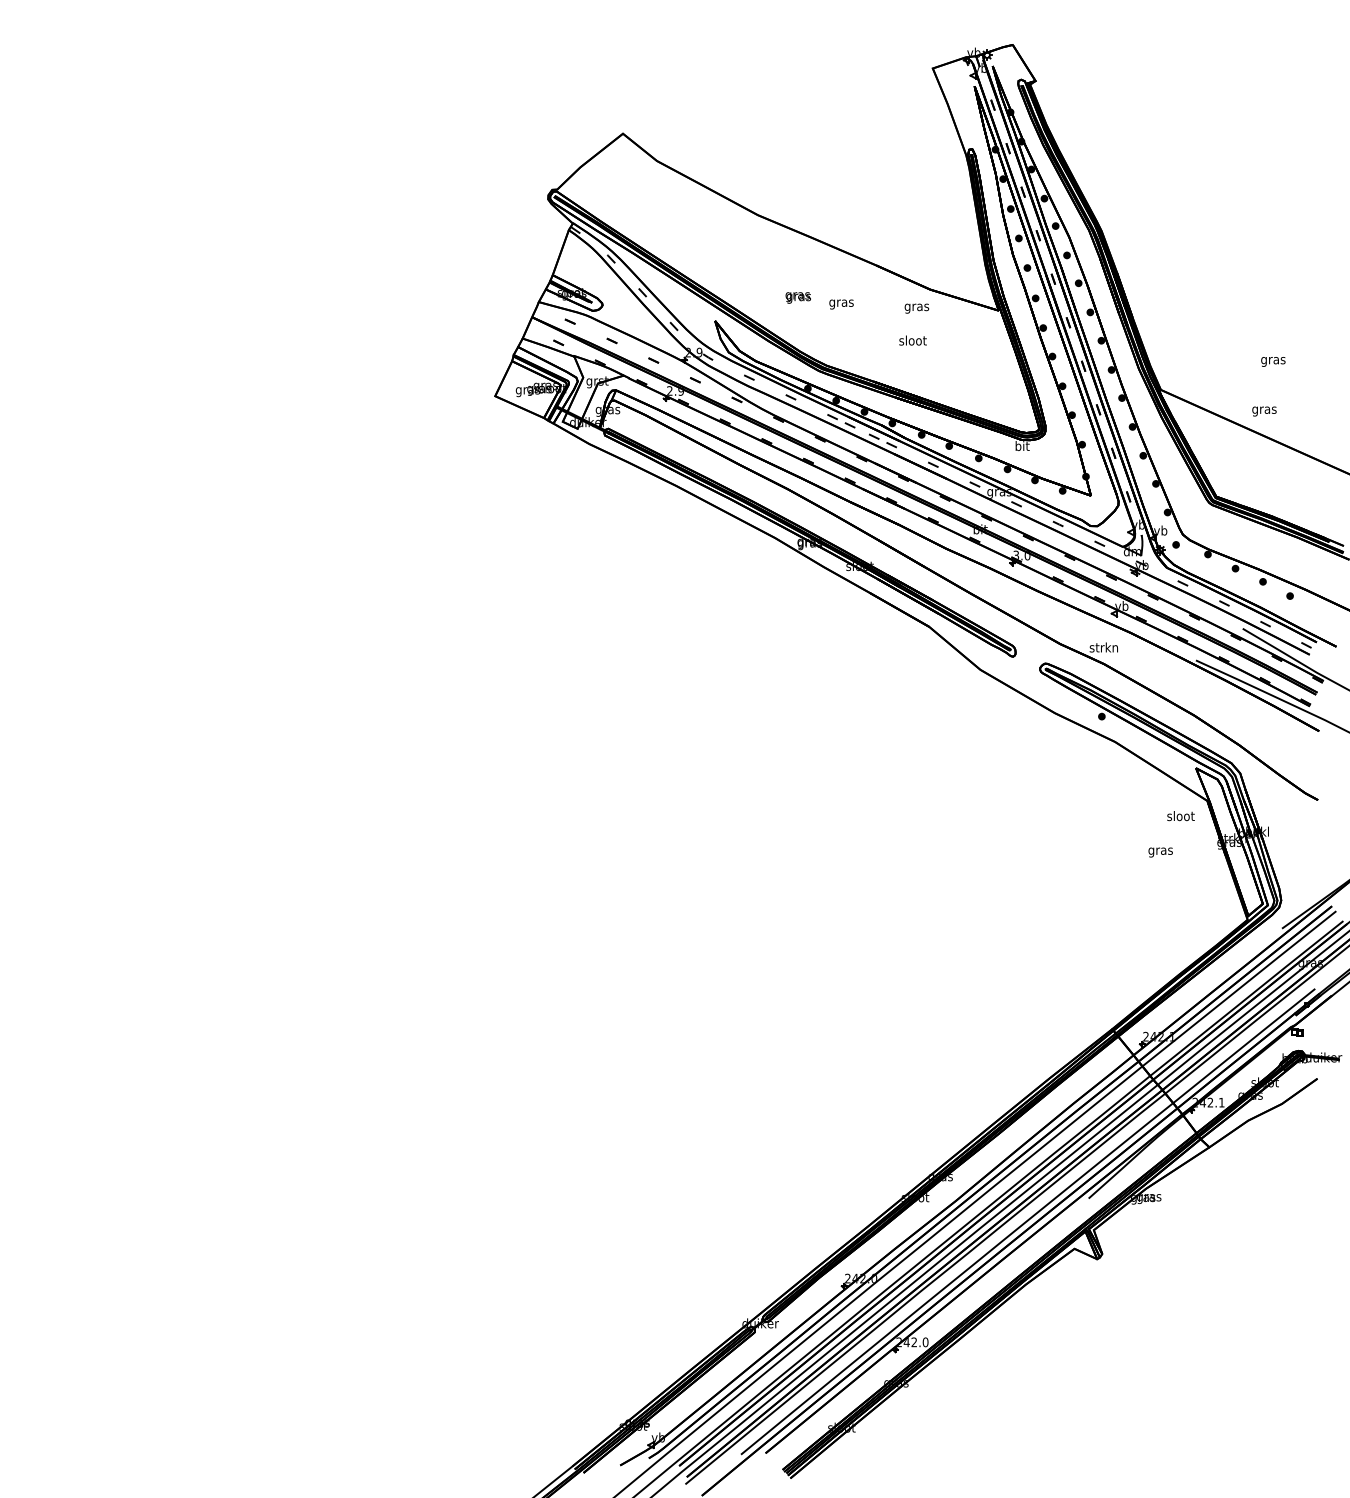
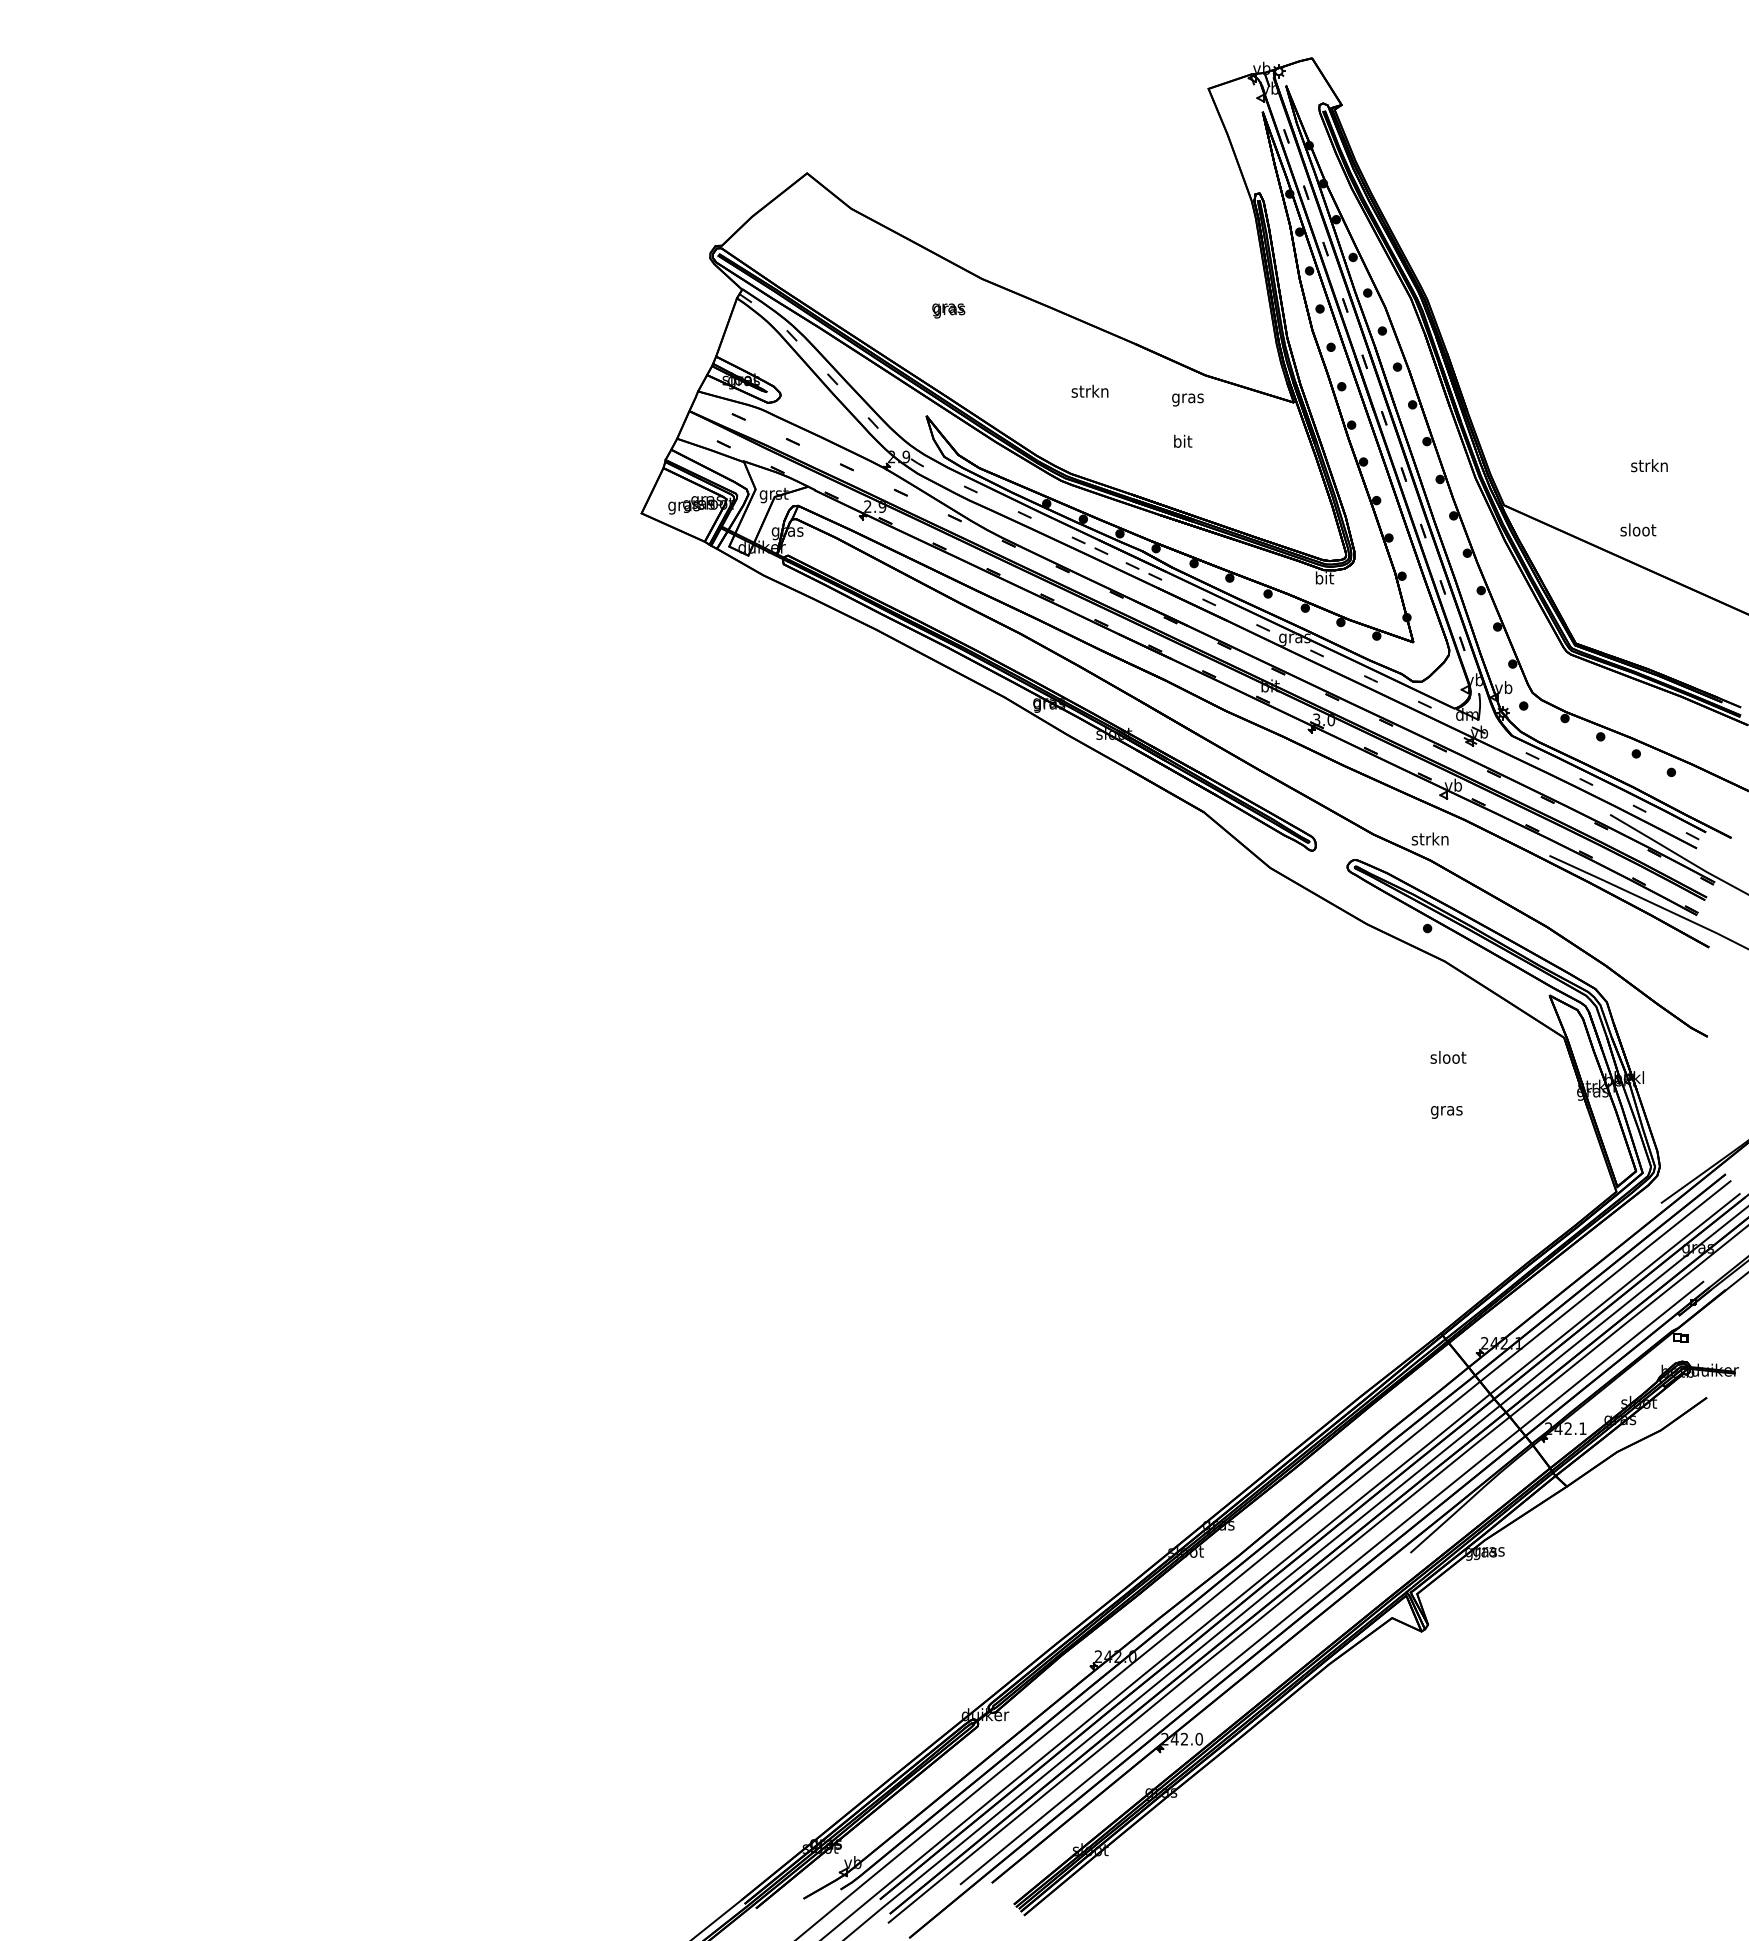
text: (797, 297) -> (947, 310), moved
text: (841, 303) -> (1090, 393), gras -> strkn
text: (912, 340) -> (1182, 441), sloot -> bit
text: (1273, 360) -> (1649, 467), gras -> strkn
text: (1264, 410) -> (1638, 531), gras -> sloot
text: (1180, 816) -> (1447, 1057), moved
text: (1160, 852) -> (1446, 1112), moved

